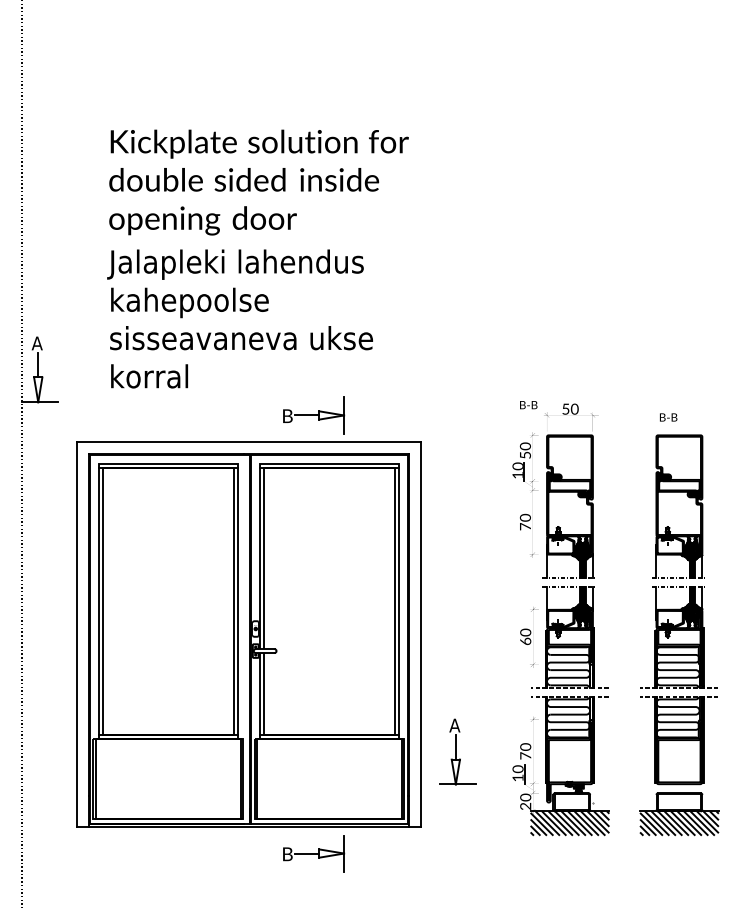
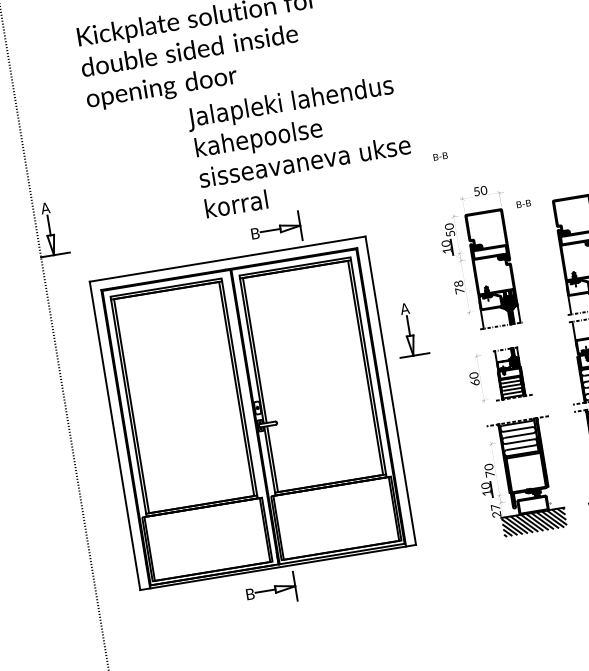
text: (239, 318) -> (300, 145), moved
text: (528, 405) -> (440, 156), moved
text: (668, 417) -> (523, 203), moved
text: (525, 517) -> (458, 283), 70 -> 78
part: (569, 637) -> (509, 373), size x0.6
part: (457, 751) -> (410, 329), moved
text: (525, 797) -> (495, 507), 20 -> 27
part: (314, 853) -> (271, 590), moved

